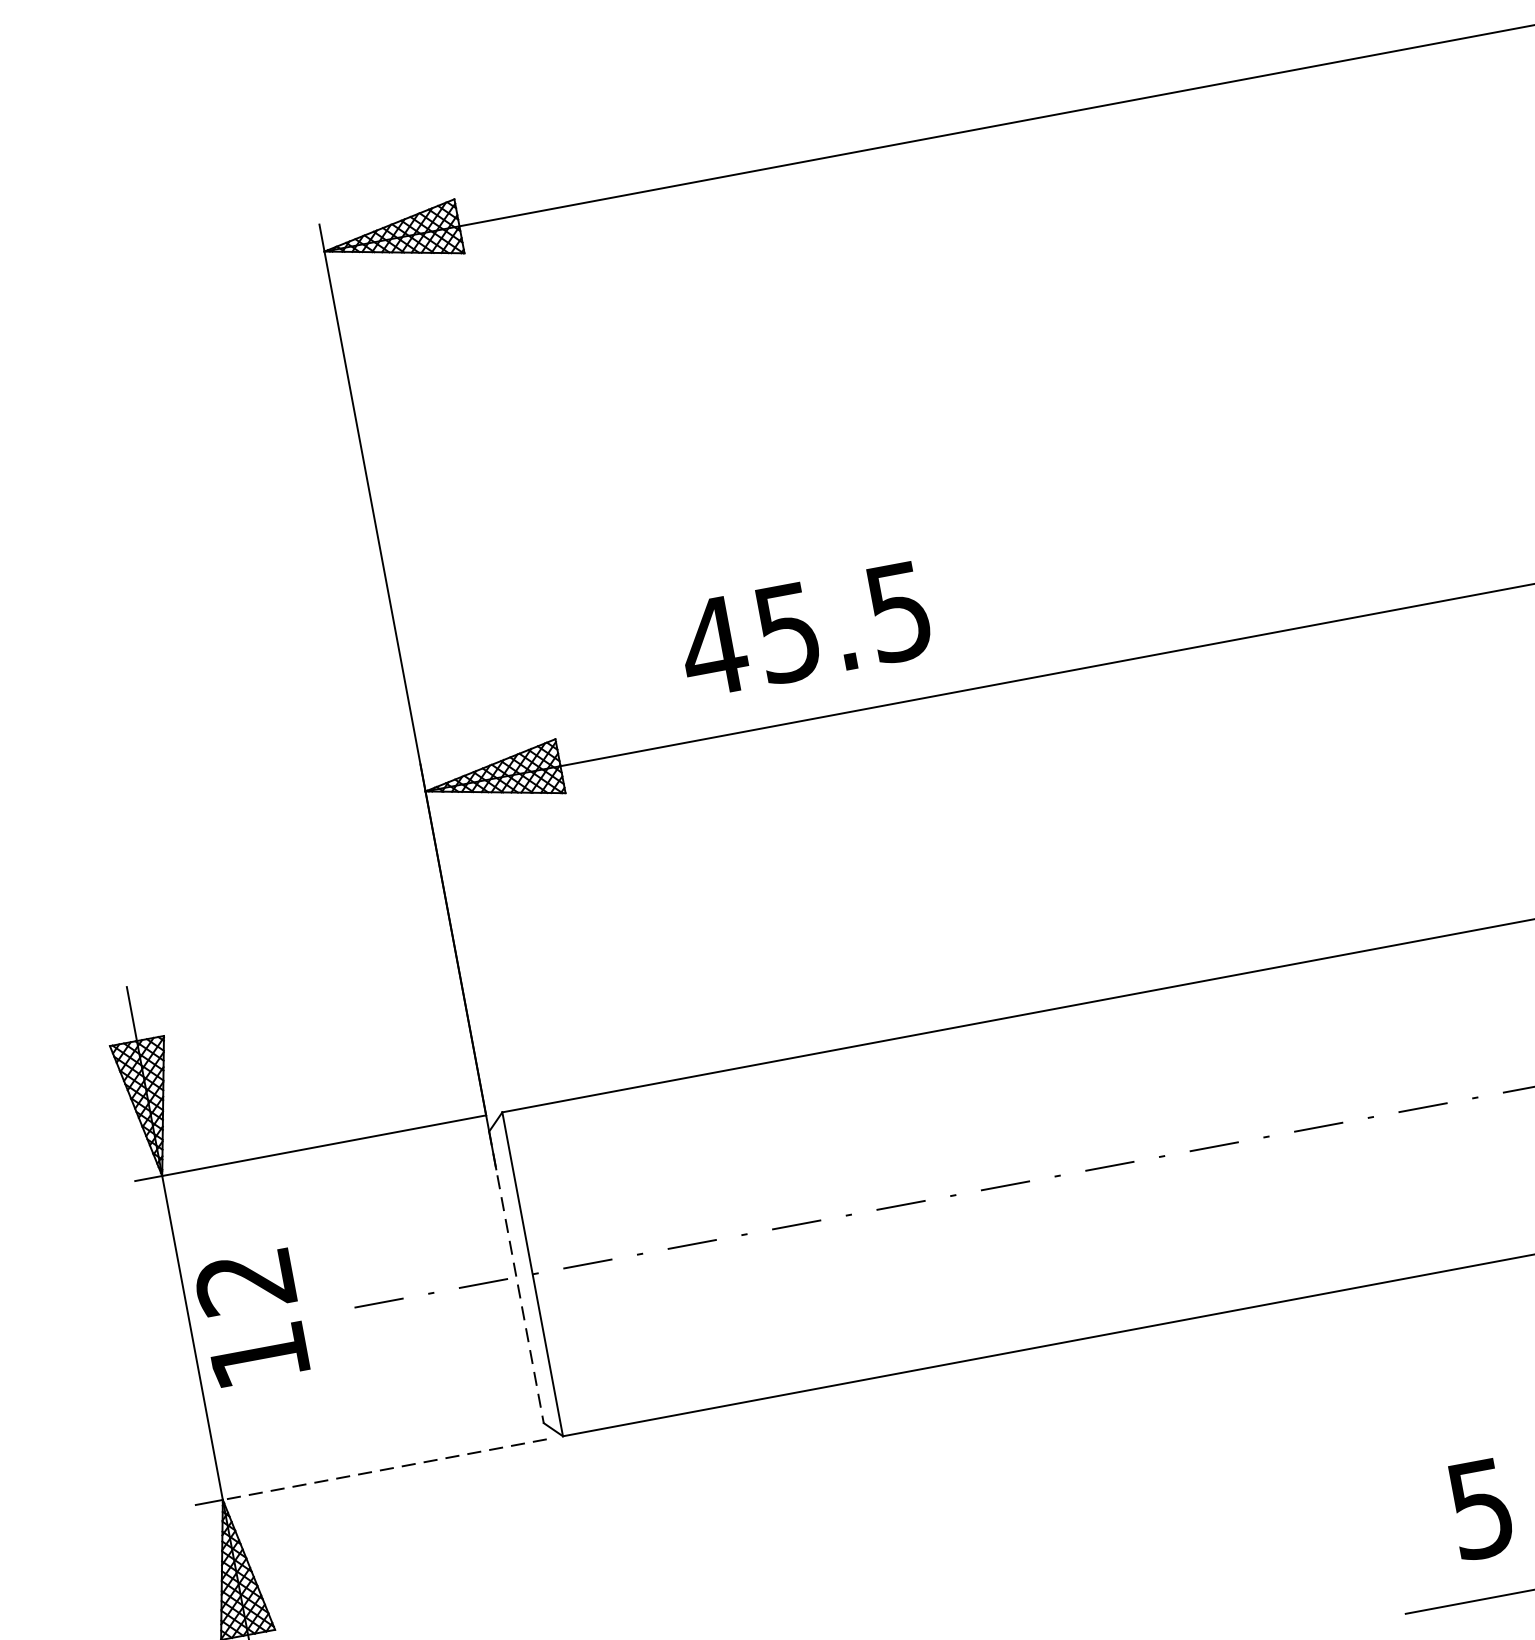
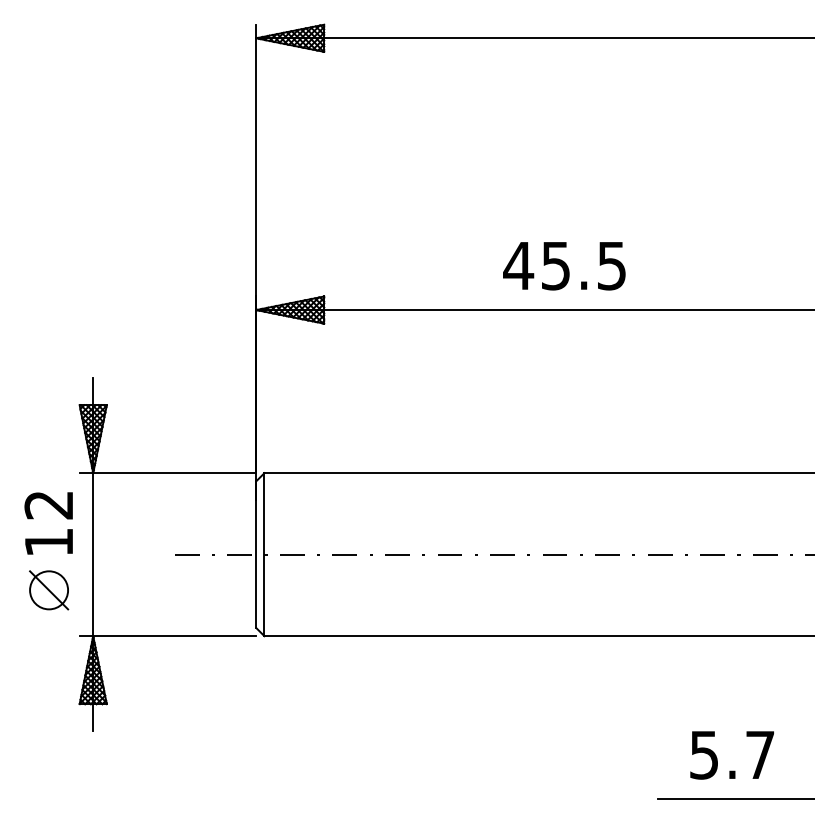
text: (805, 630) -> (564, 266), moved
line: (517, 1278) -> (256, 555), dashed -> solid
text: (251, 1318) -> (48, 523), moved
part: (118, 1425) -> (49, 590), added
line: (384, 1470) -> (174, 636), dashed -> solid

